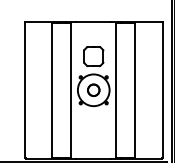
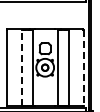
line: (51, 89) -> (21, 67), solid -> dashed
line: (162, 91) -> (83, 68), solid -> dashed

